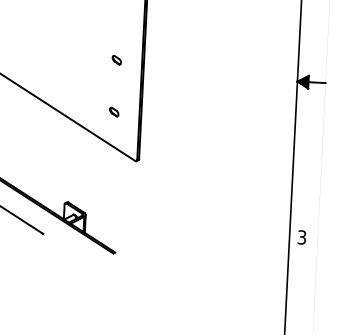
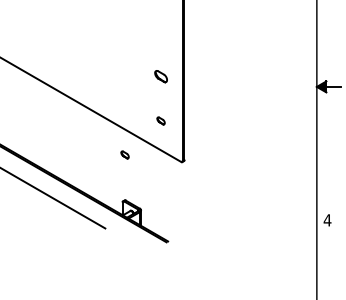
part: (116, 59) -> (160, 75), size x1.6
part: (69, 148) -> (124, 154), added
text: (301, 237) -> (327, 220), 3 -> 4

